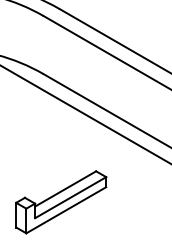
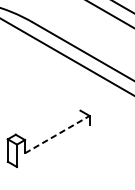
line: (65, 188) -> (52, 126), removed
line: (71, 197) -> (58, 134), solid -> dashed
line: (66, 210) -> (53, 146), removed

